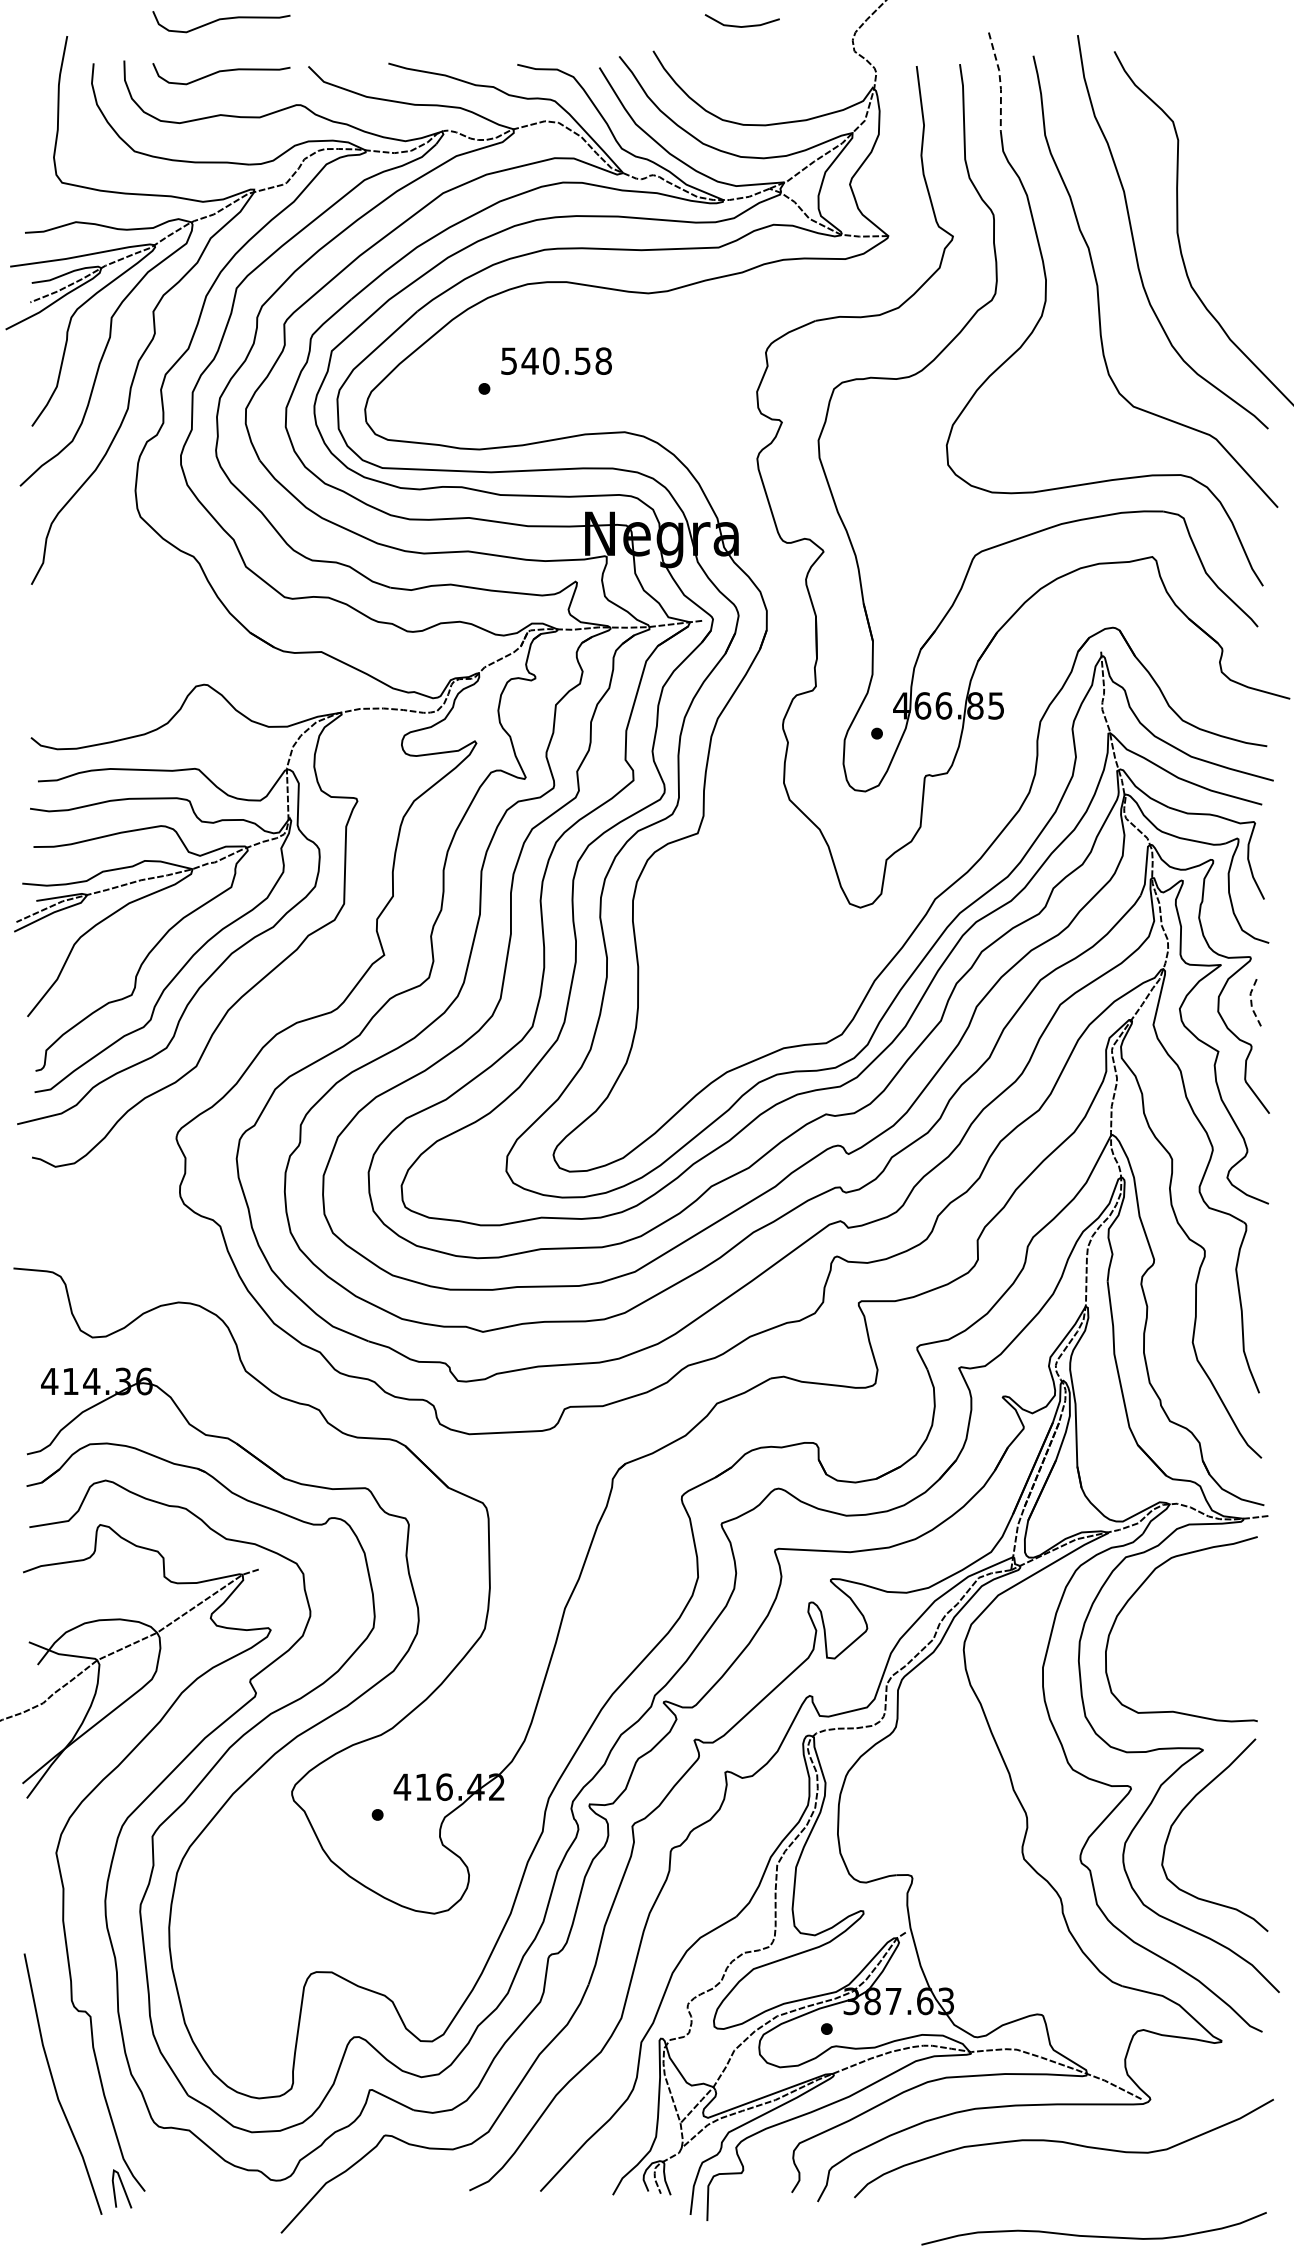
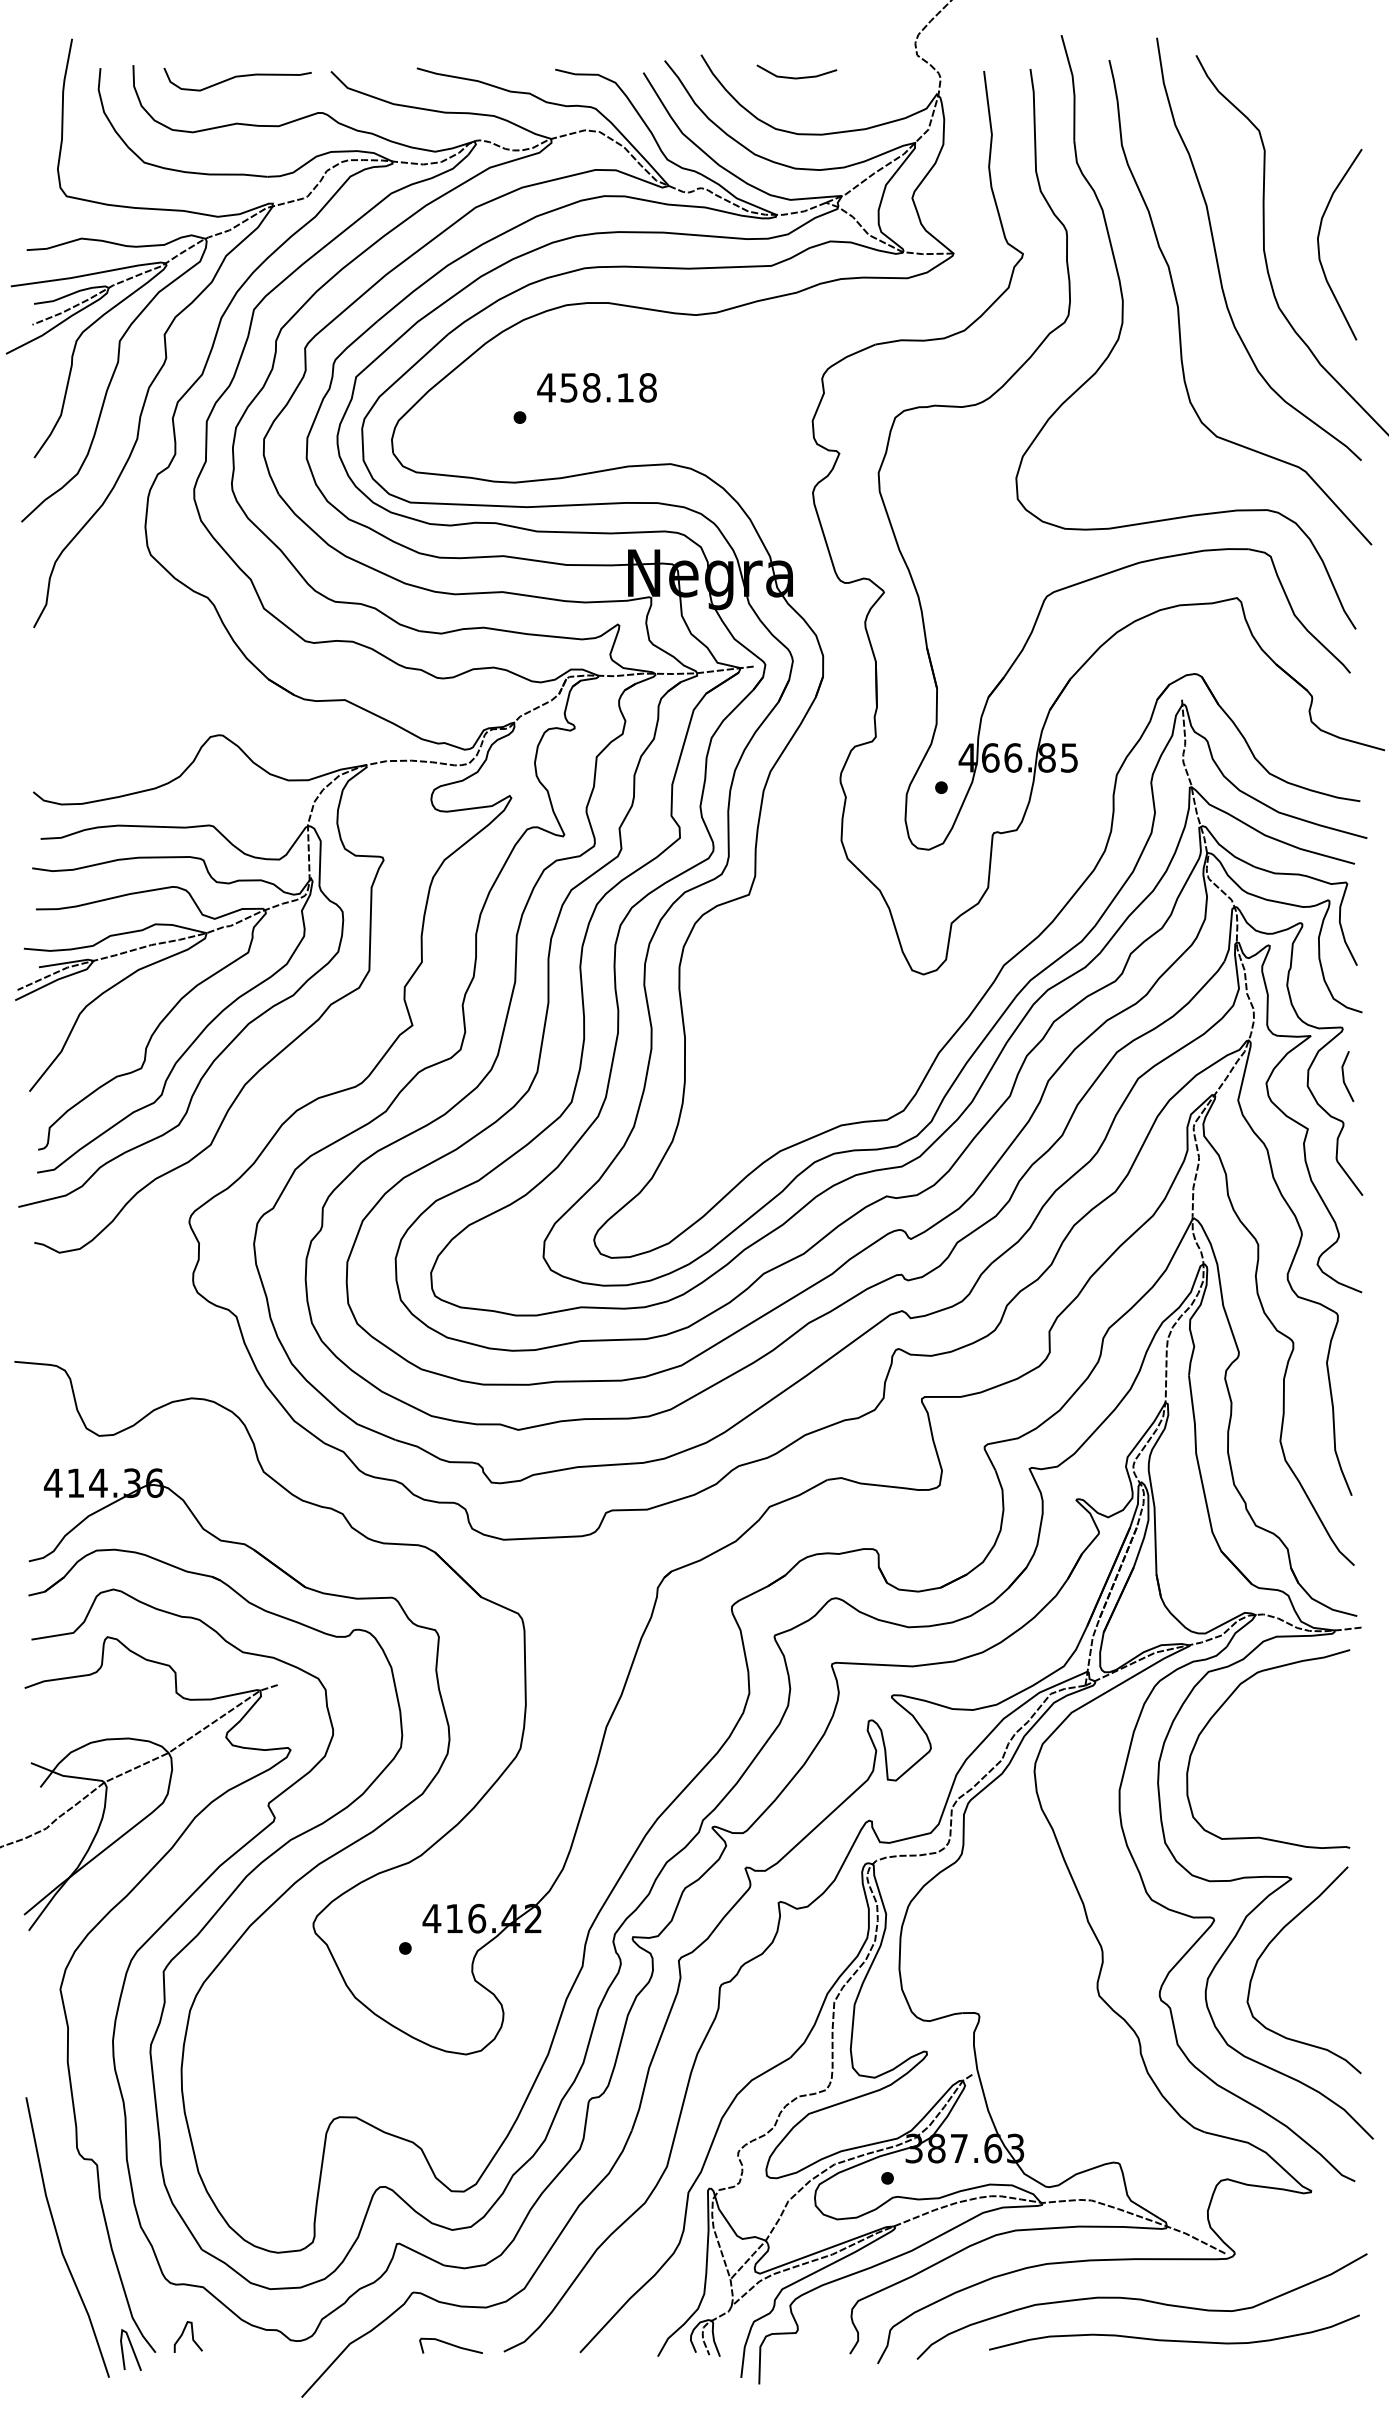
curve: (220, 20) -> (236, 22), removed
line: (739, 25) -> (793, 76), moved
line: (1000, 80) -> (1073, 86), dashed -> solid
curve: (1229, 228) -> (1319, 245), added
text: (545, 360) -> (585, 387), 540.58 -> 458.18
line: (1251, 1003) -> (1343, 1077), dashed -> solid
curve: (178, 2176) -> (191, 2336), added
curve: (419, 2184) -> (450, 2345), added
curve: (1093, 2235) -> (1173, 2339), moved

